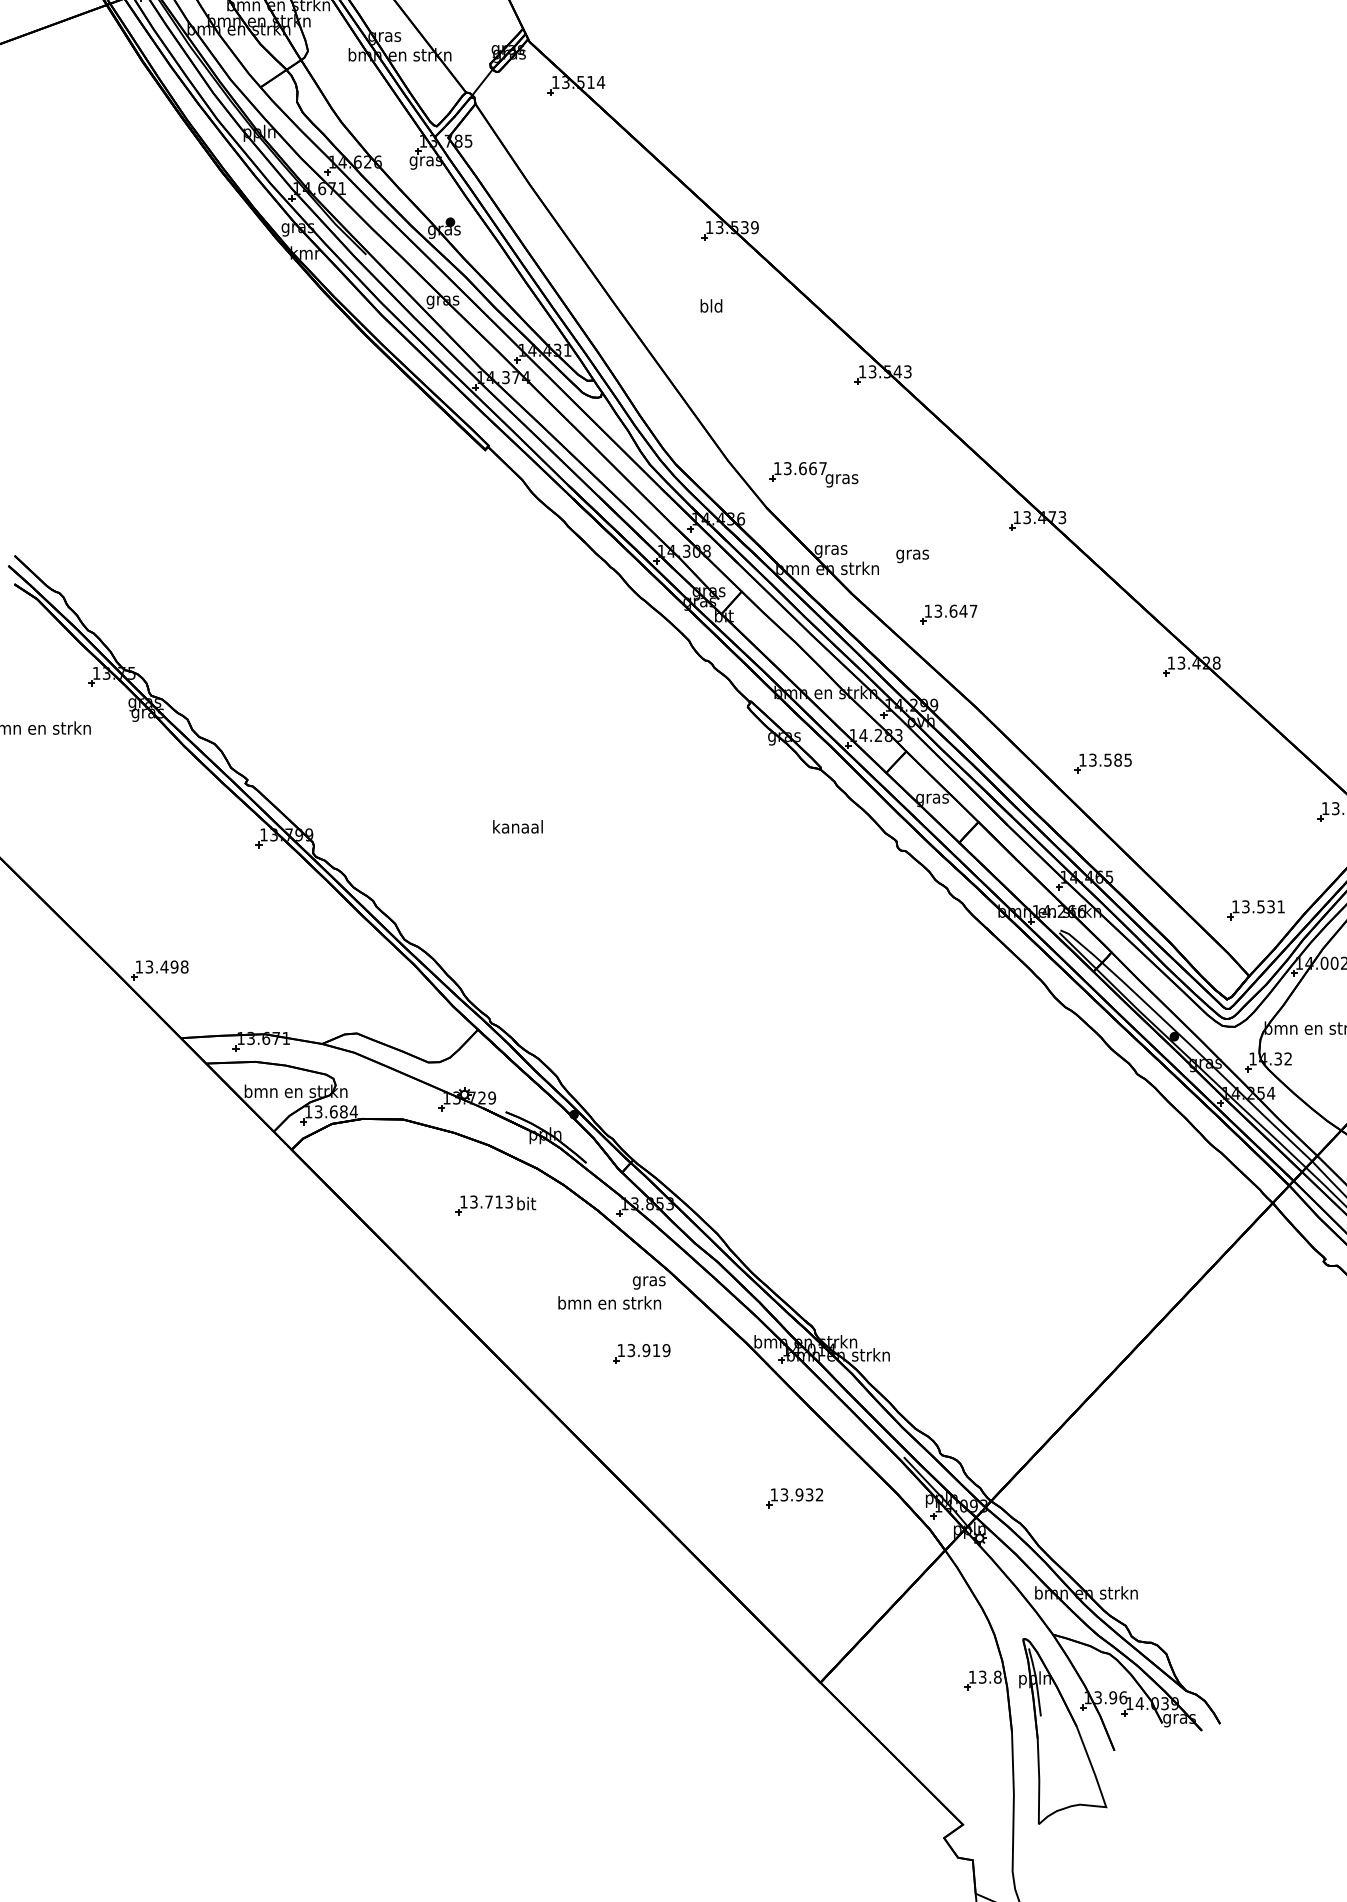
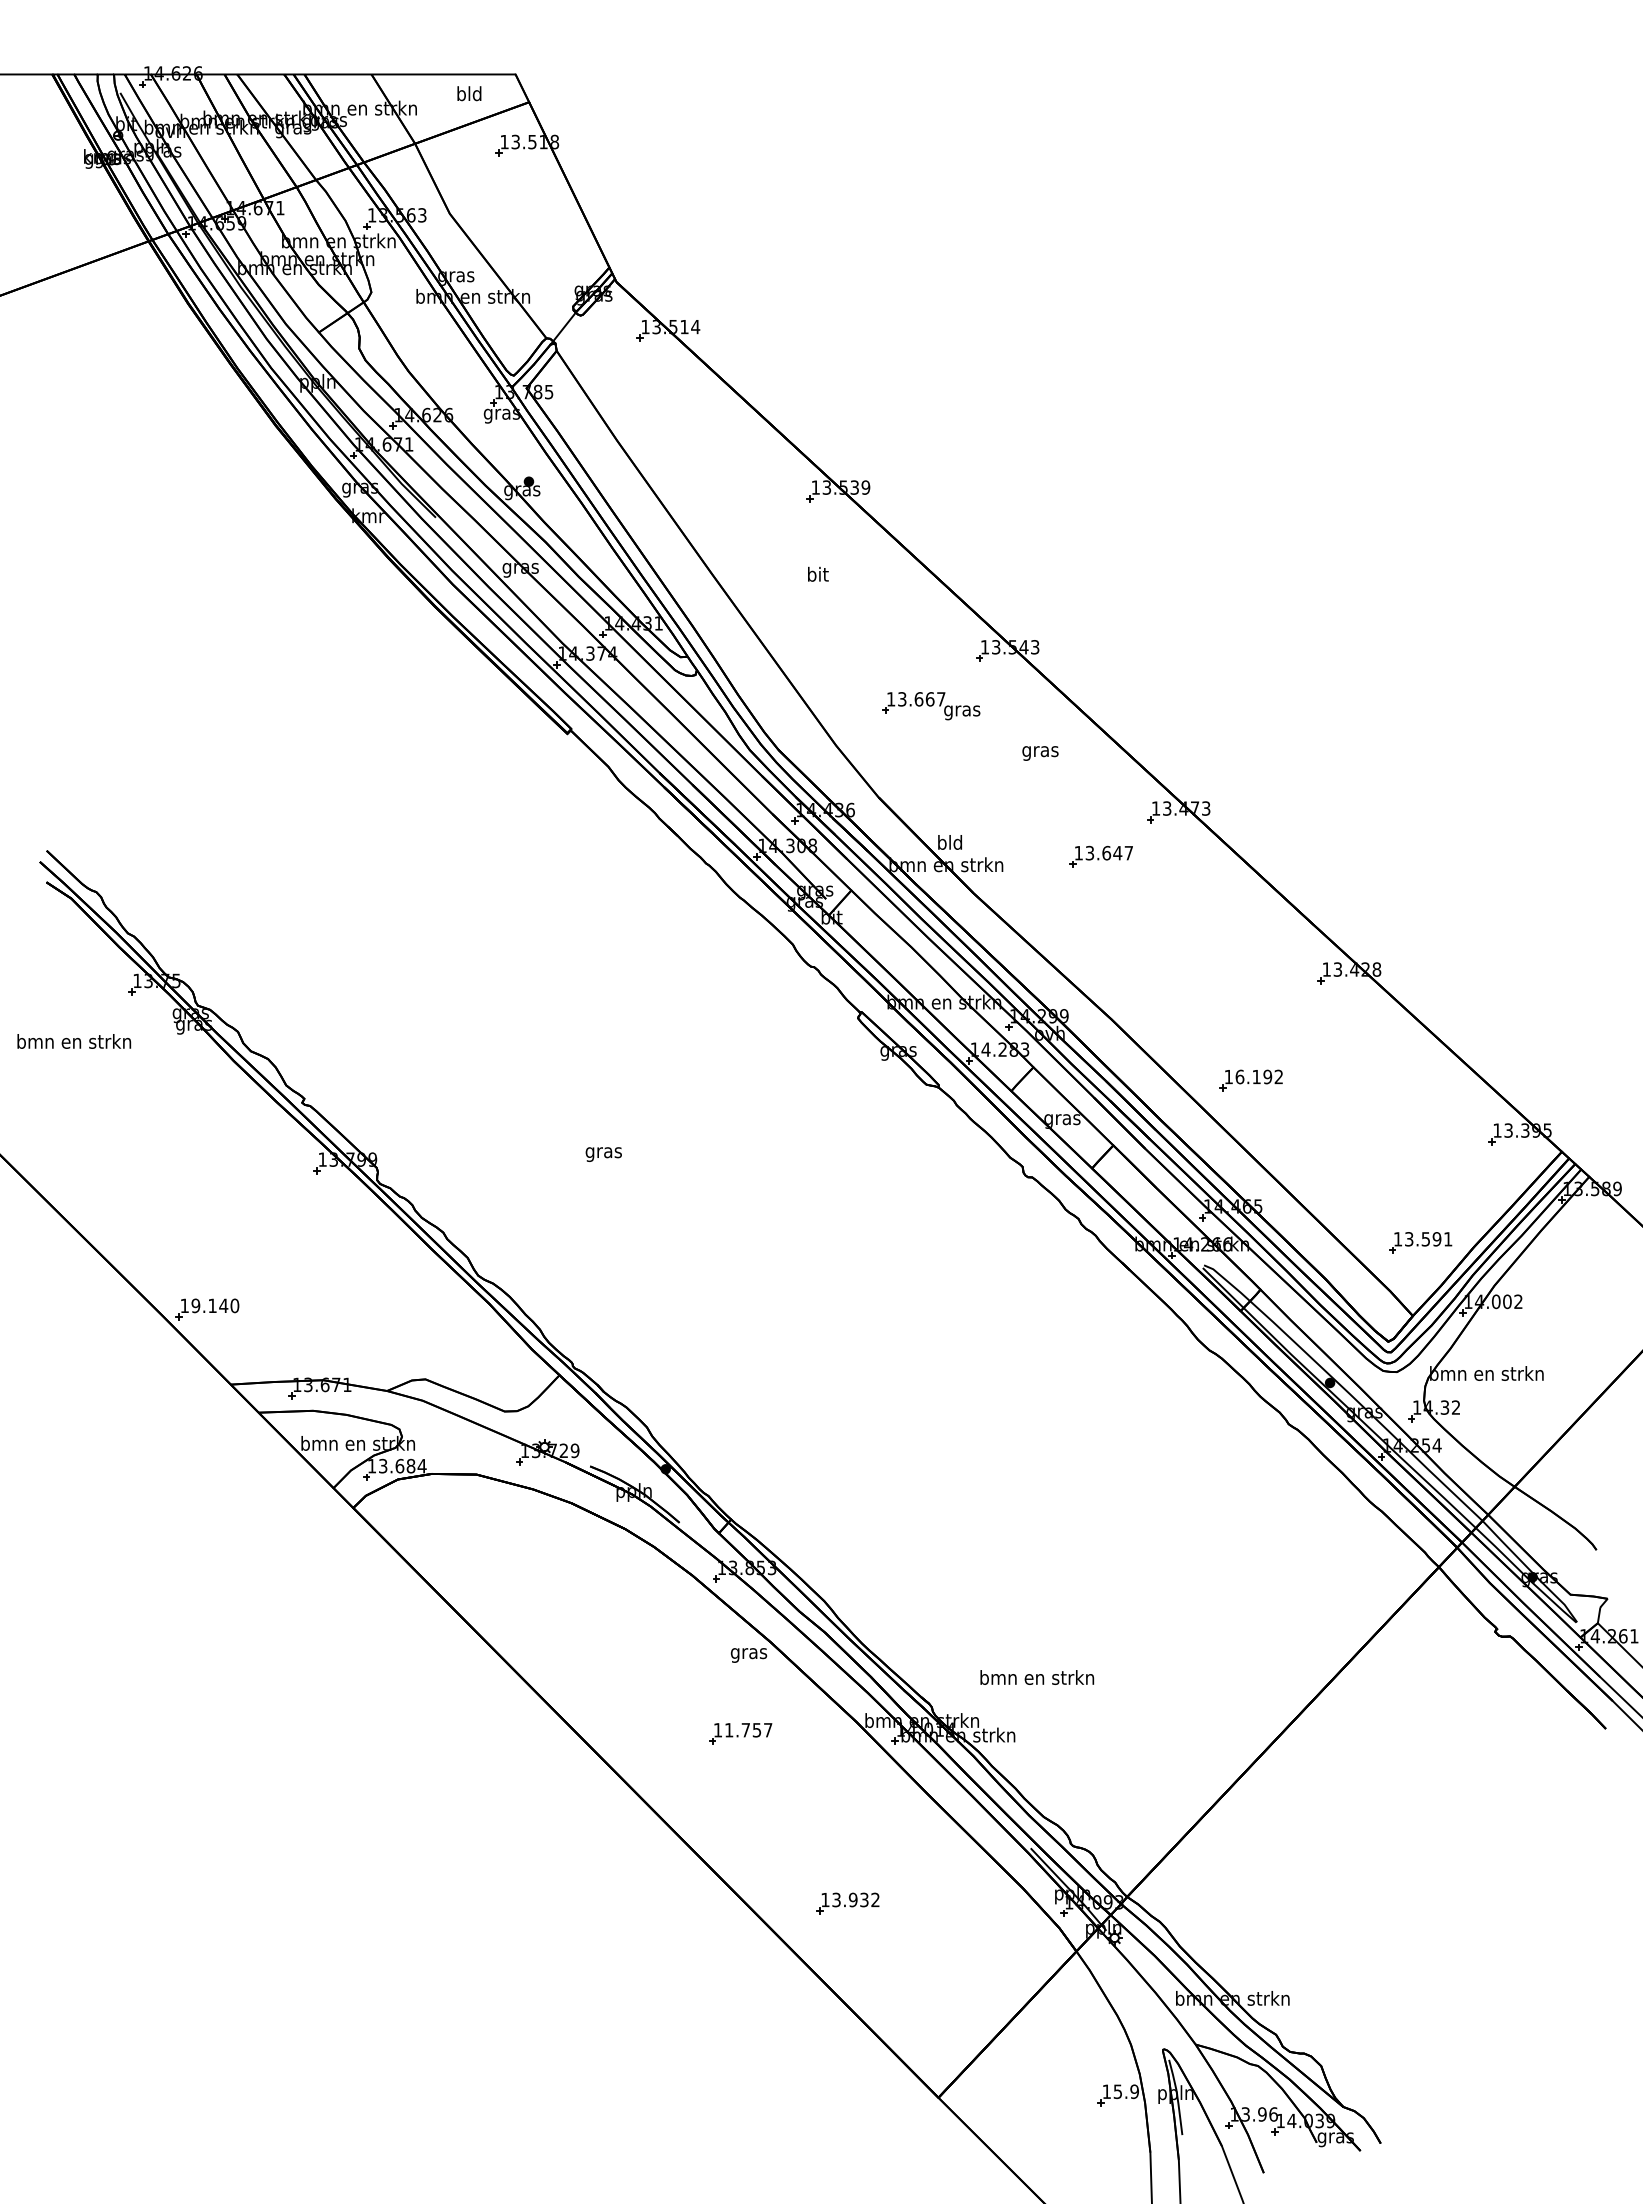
text: (711, 305) -> (817, 573), bld -> bit
part: (814, 475) -> (931, 706), moved
text: (831, 550) -> (950, 844), gras -> bld
text: (912, 556) -> (1040, 753), moved
part: (947, 614) -> (1100, 856), moved
text: (1109, 759) -> (1258, 1076), 13.585 -> 16.192
text: (517, 828) -> (603, 1152), kanaal -> gras
text: (1270, 907) -> (1436, 1239), 13.531 -> 13.591
text: (167, 966) -> (215, 1305), 13.498 -> 19.140
part: (496, 1205) -> (579, 1569), removed
text: (609, 1302) -> (1037, 1677), moved
text: (648, 1350) -> (748, 1730), 13.919 -> 11.757
part: (794, 1498) -> (847, 1903), moved
text: (990, 1677) -> (1126, 2091), 13.8 -> 15.9

